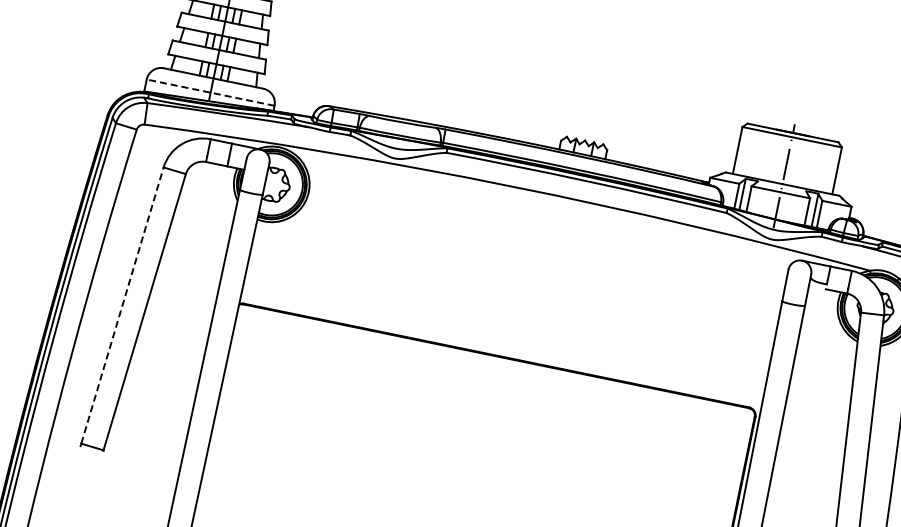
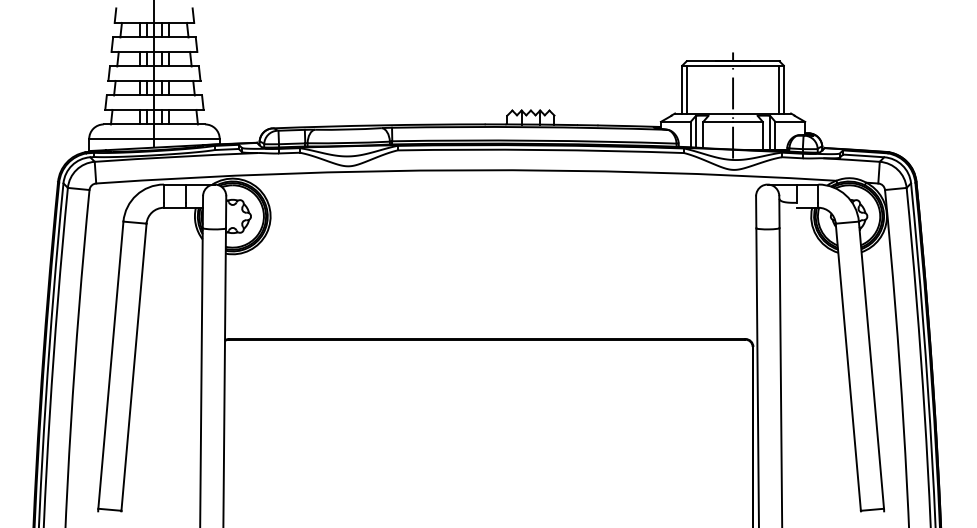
line: (209, 92) -> (153, 138), dashed -> solid
line: (742, 151) -> (687, 89), added
line: (831, 169) -> (778, 89), added
line: (122, 304) -> (110, 364), dashed -> solid

